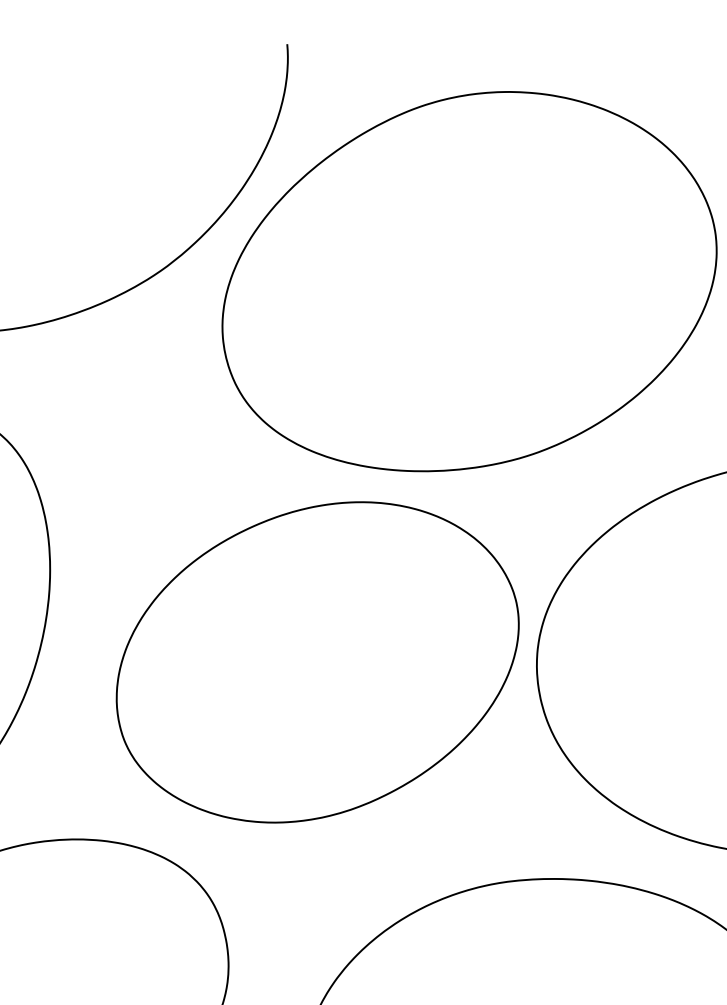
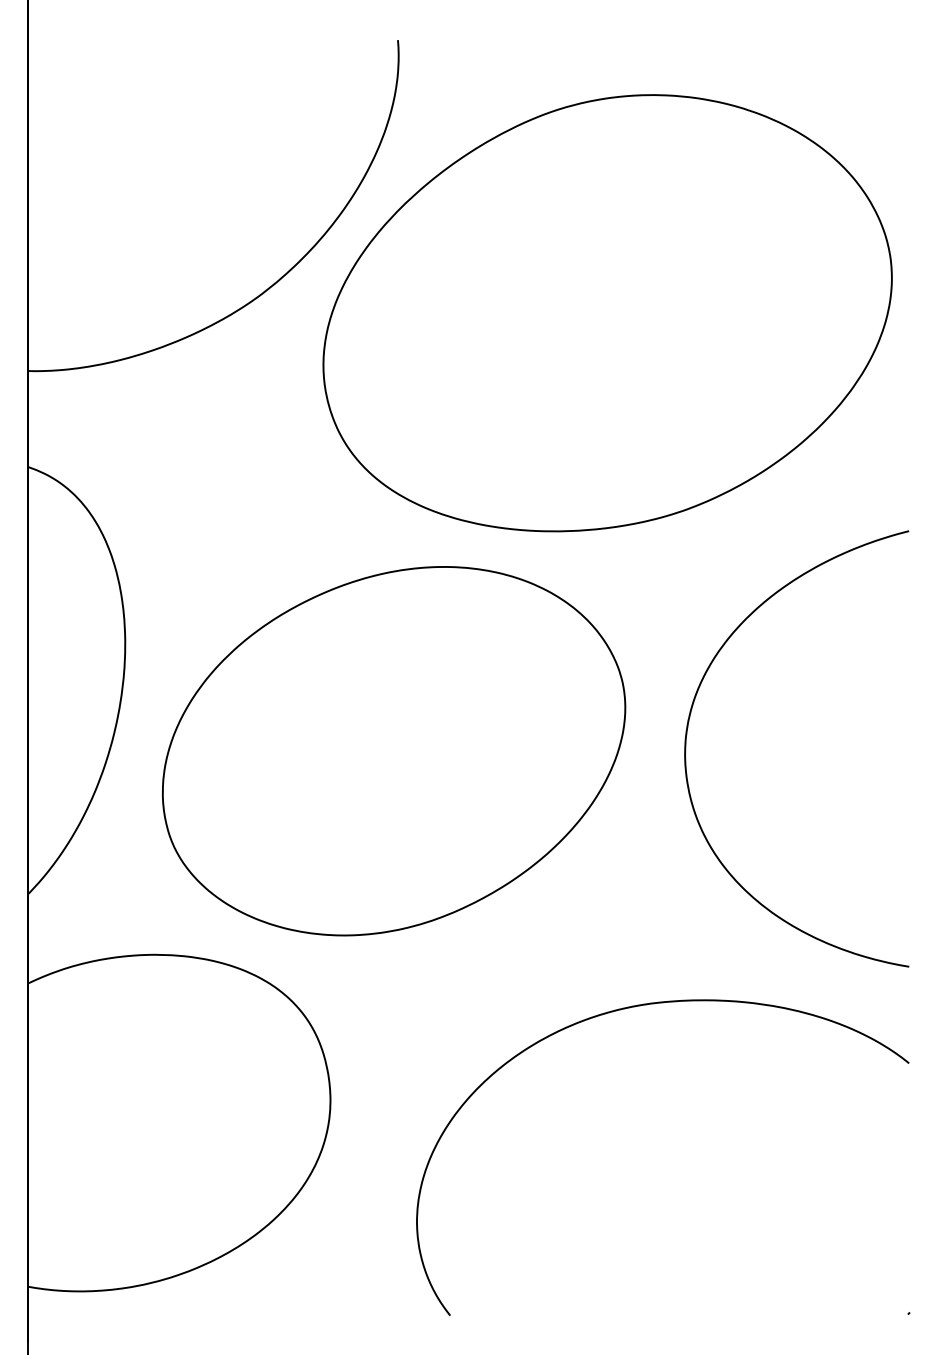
part: (318, 662) -> (394, 751), moved

